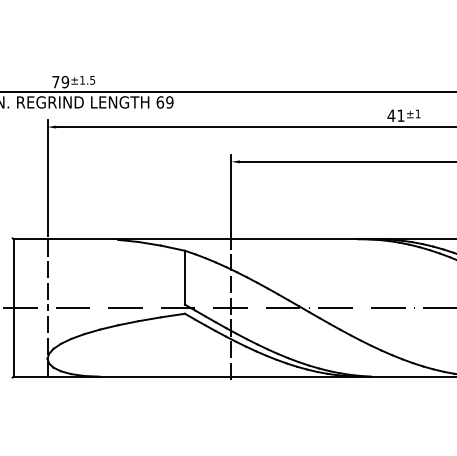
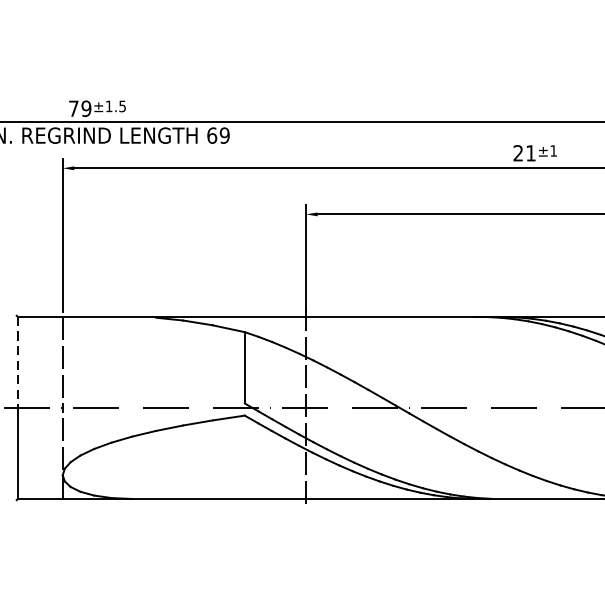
text: (391, 115) -> (518, 152), 41 -> 21
line: (13, 274) -> (17, 363), solid -> dashed

